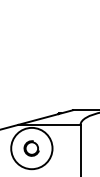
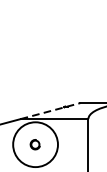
line: (45, 117) -> (50, 111), solid -> dashed
part: (31, 148) -> (35, 144), size x0.6

